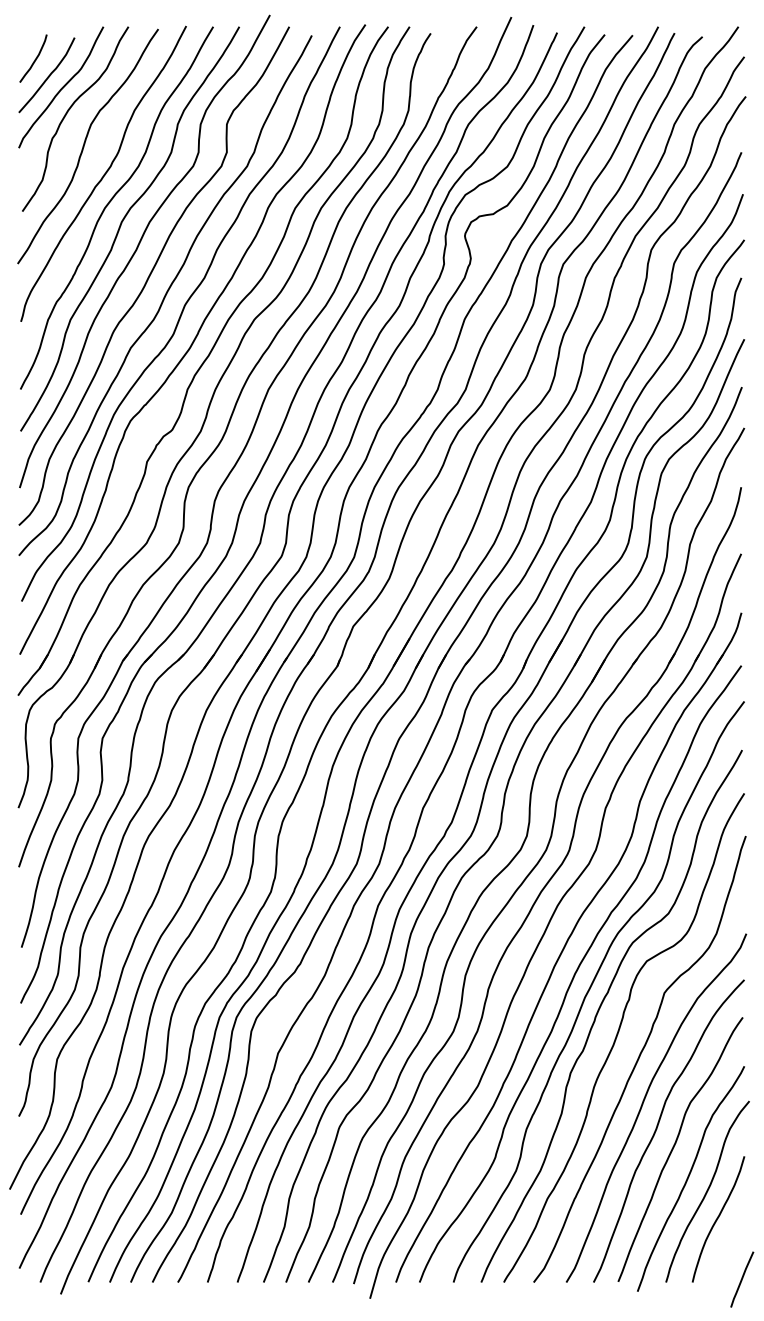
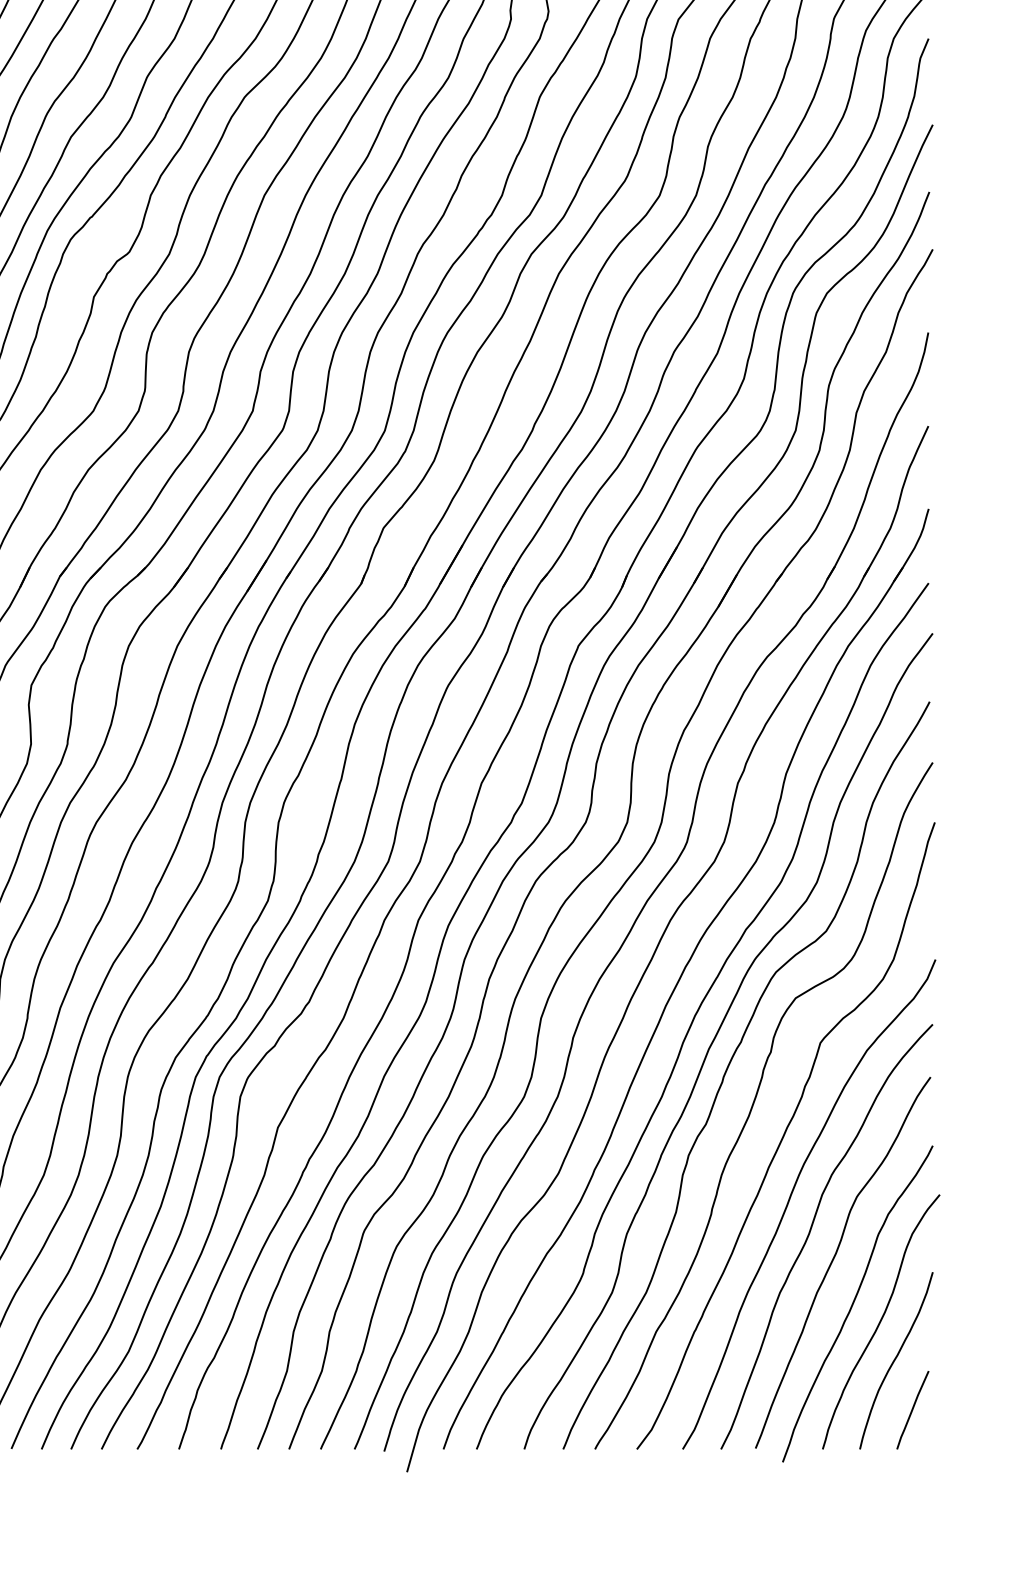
line: (742, 1279) -> (913, 1410), moved

